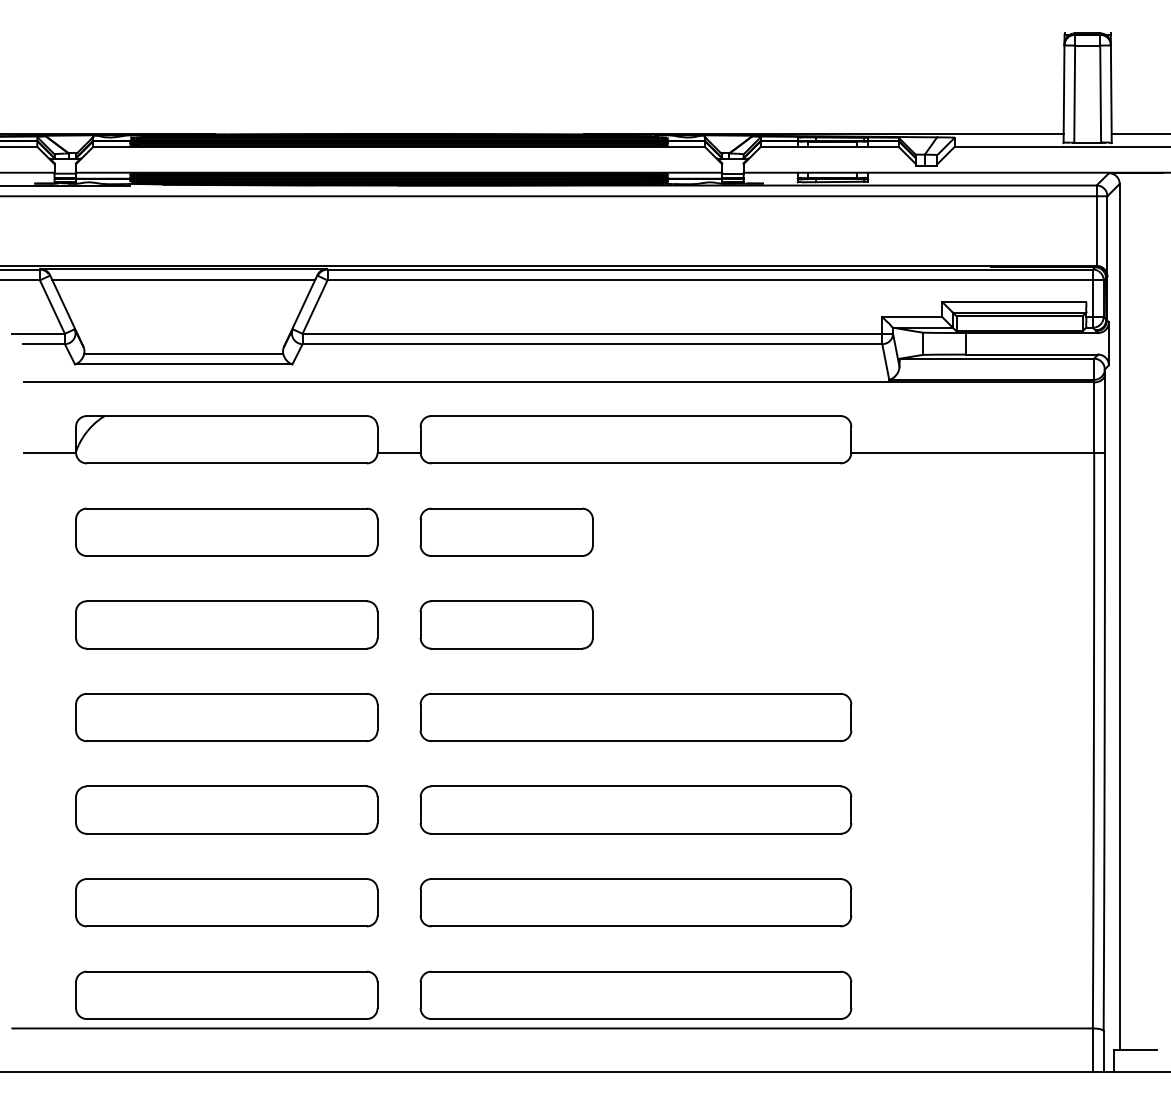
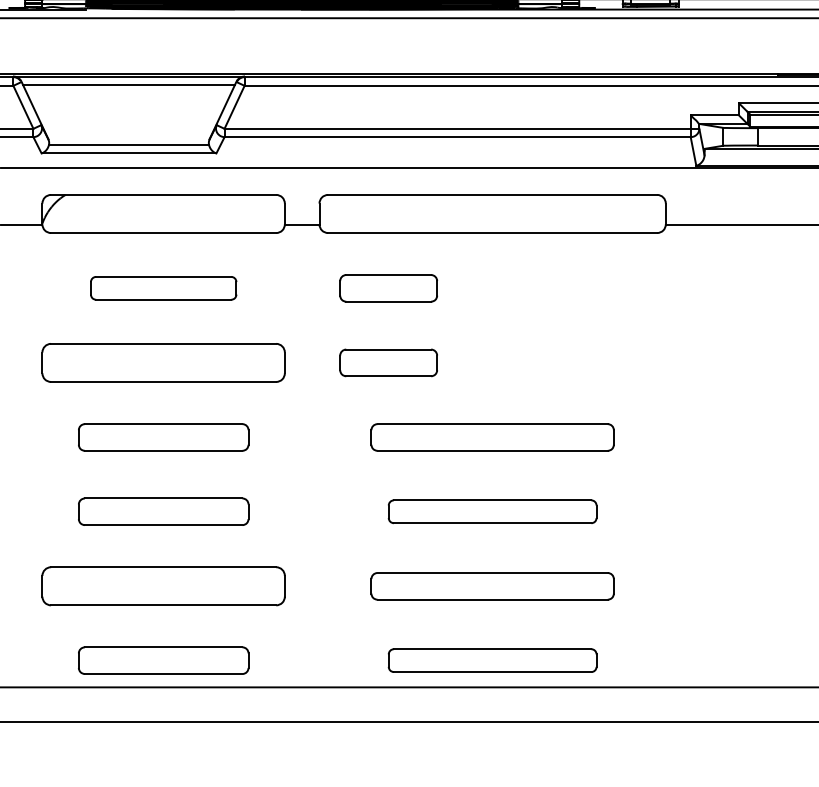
part: (226, 531) -> (163, 287), size x0.6
part: (506, 531) -> (388, 287), size x0.7
part: (506, 624) -> (388, 362), size x0.7
part: (226, 717) -> (163, 437), size x0.7
part: (635, 717) -> (492, 437), size x0.7
part: (226, 809) -> (163, 511), size x0.7
part: (635, 809) -> (492, 511), size x0.6
part: (635, 902) -> (492, 586), size x0.7
part: (226, 994) -> (163, 660), size x0.7
part: (635, 994) -> (492, 660), size x0.6

